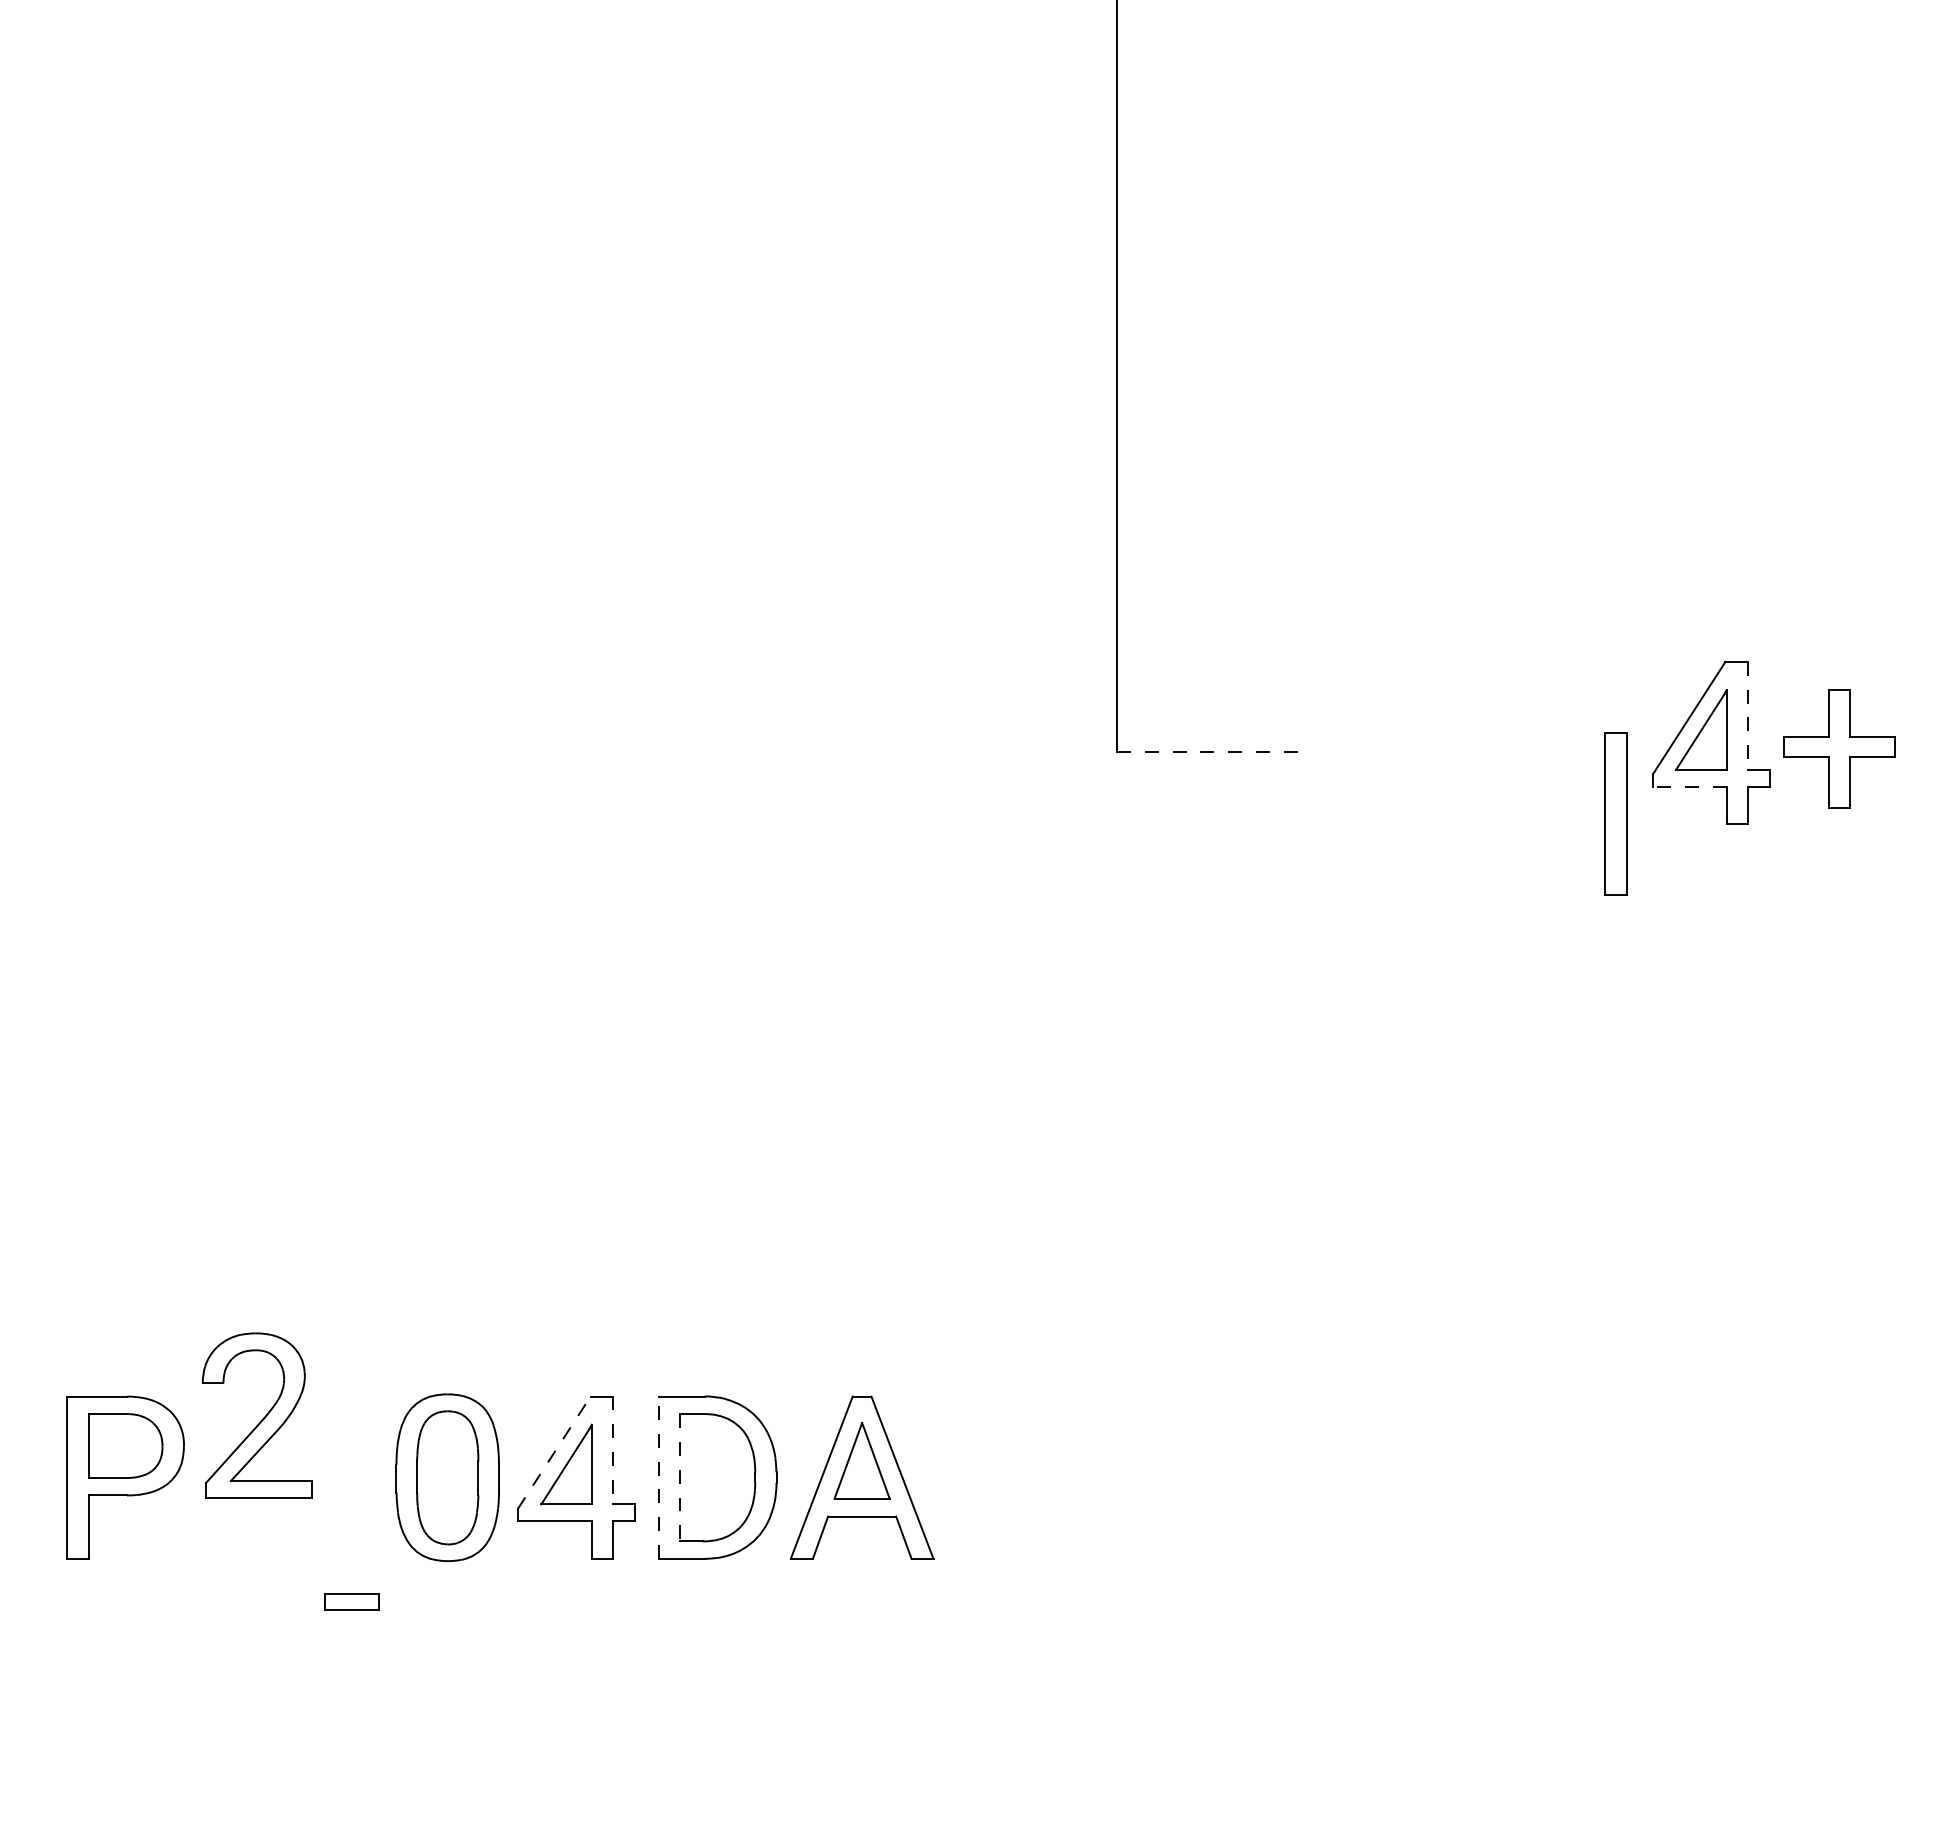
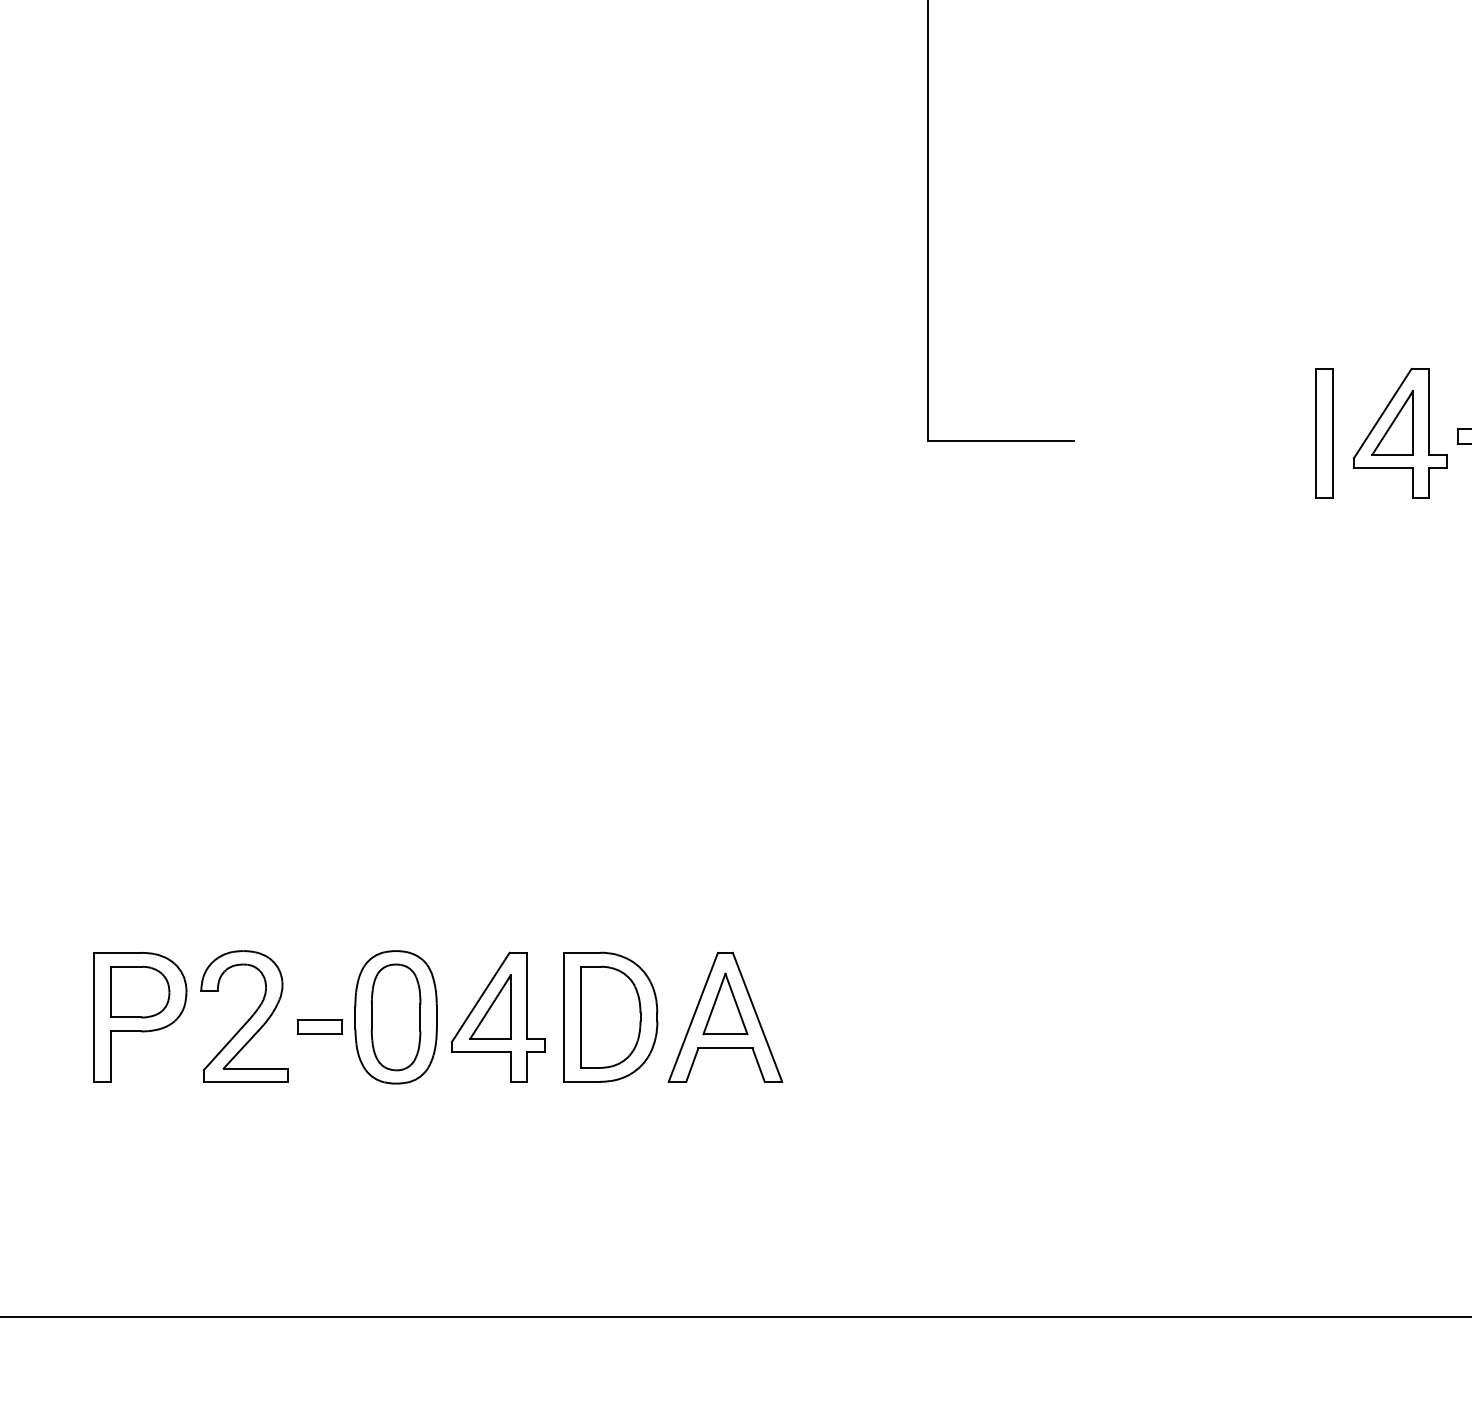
line: (1747, 715) -> (1429, 411), dashed -> solid
line: (1208, 752) -> (1000, 440), dashed -> solid
line: (1689, 786) -> (1383, 467), dashed -> solid
part: (1615, 813) -> (1324, 432), moved
part: (261, 1419) -> (248, 1019), moved
line: (612, 1450) -> (527, 995), dashed -> solid
line: (554, 1452) -> (480, 997), dashed -> solid
line: (659, 1477) -> (564, 1017), dashed -> solid
line: (680, 1477) -> (581, 1017), dashed -> solid
part: (351, 1601) -> (319, 1026), moved

